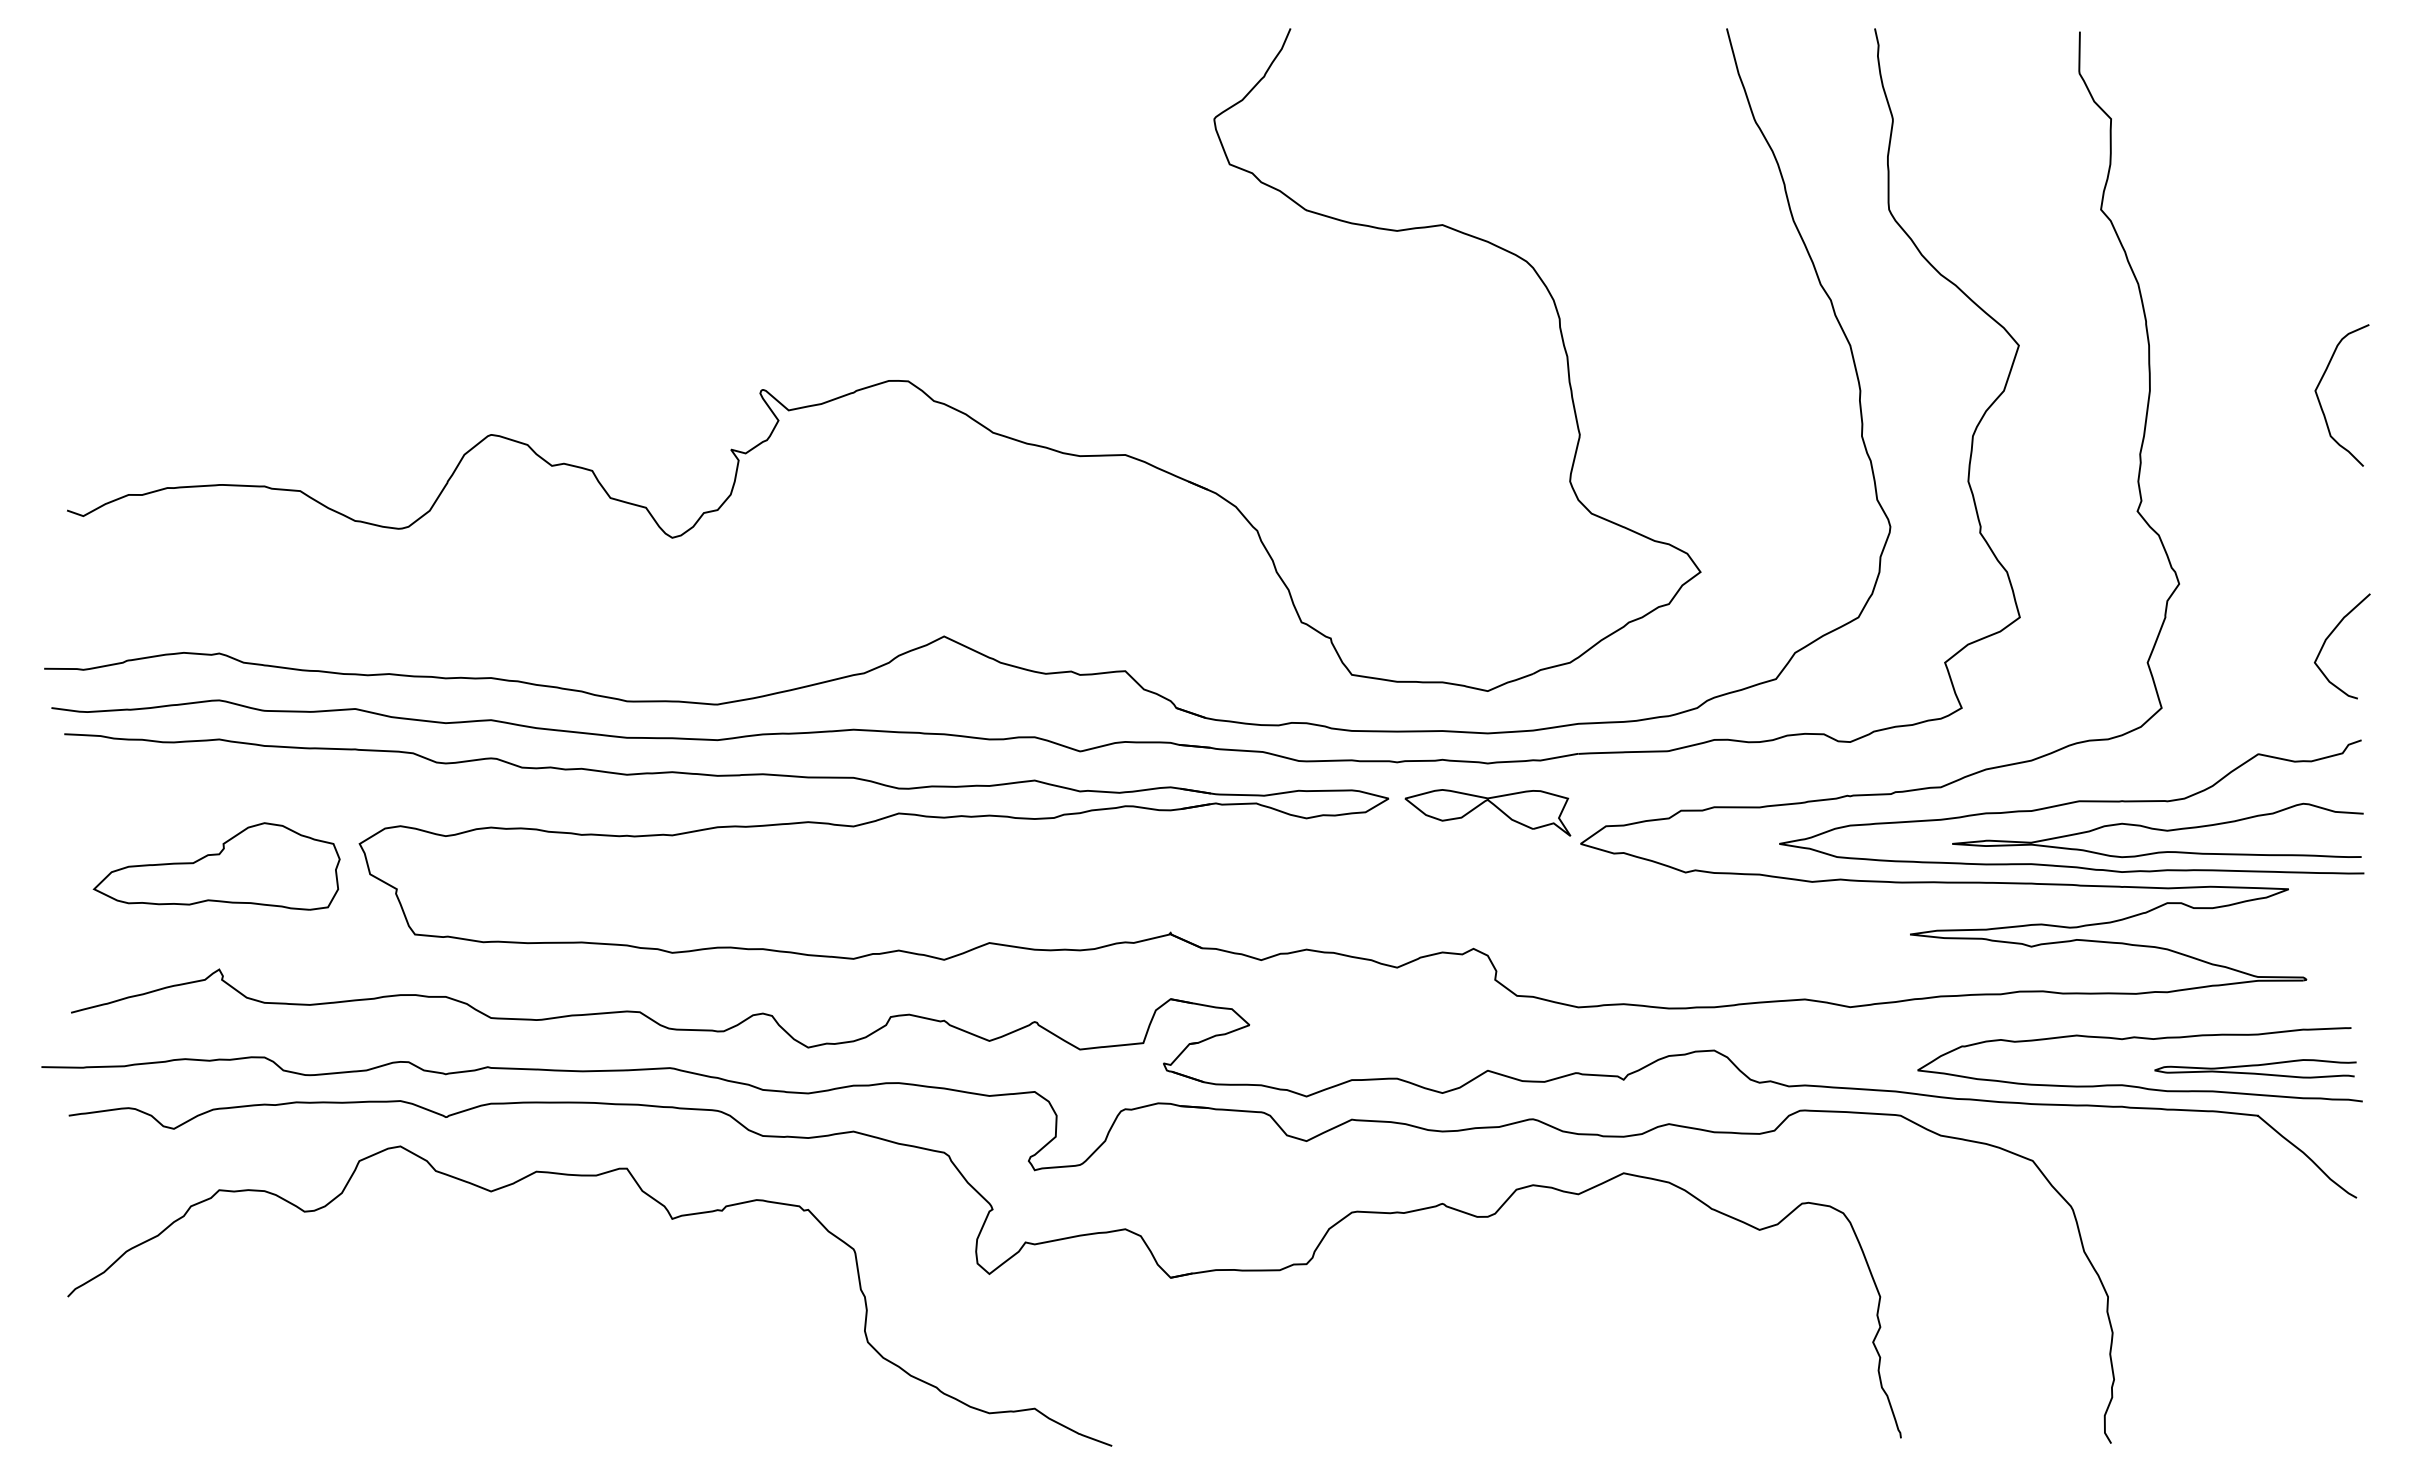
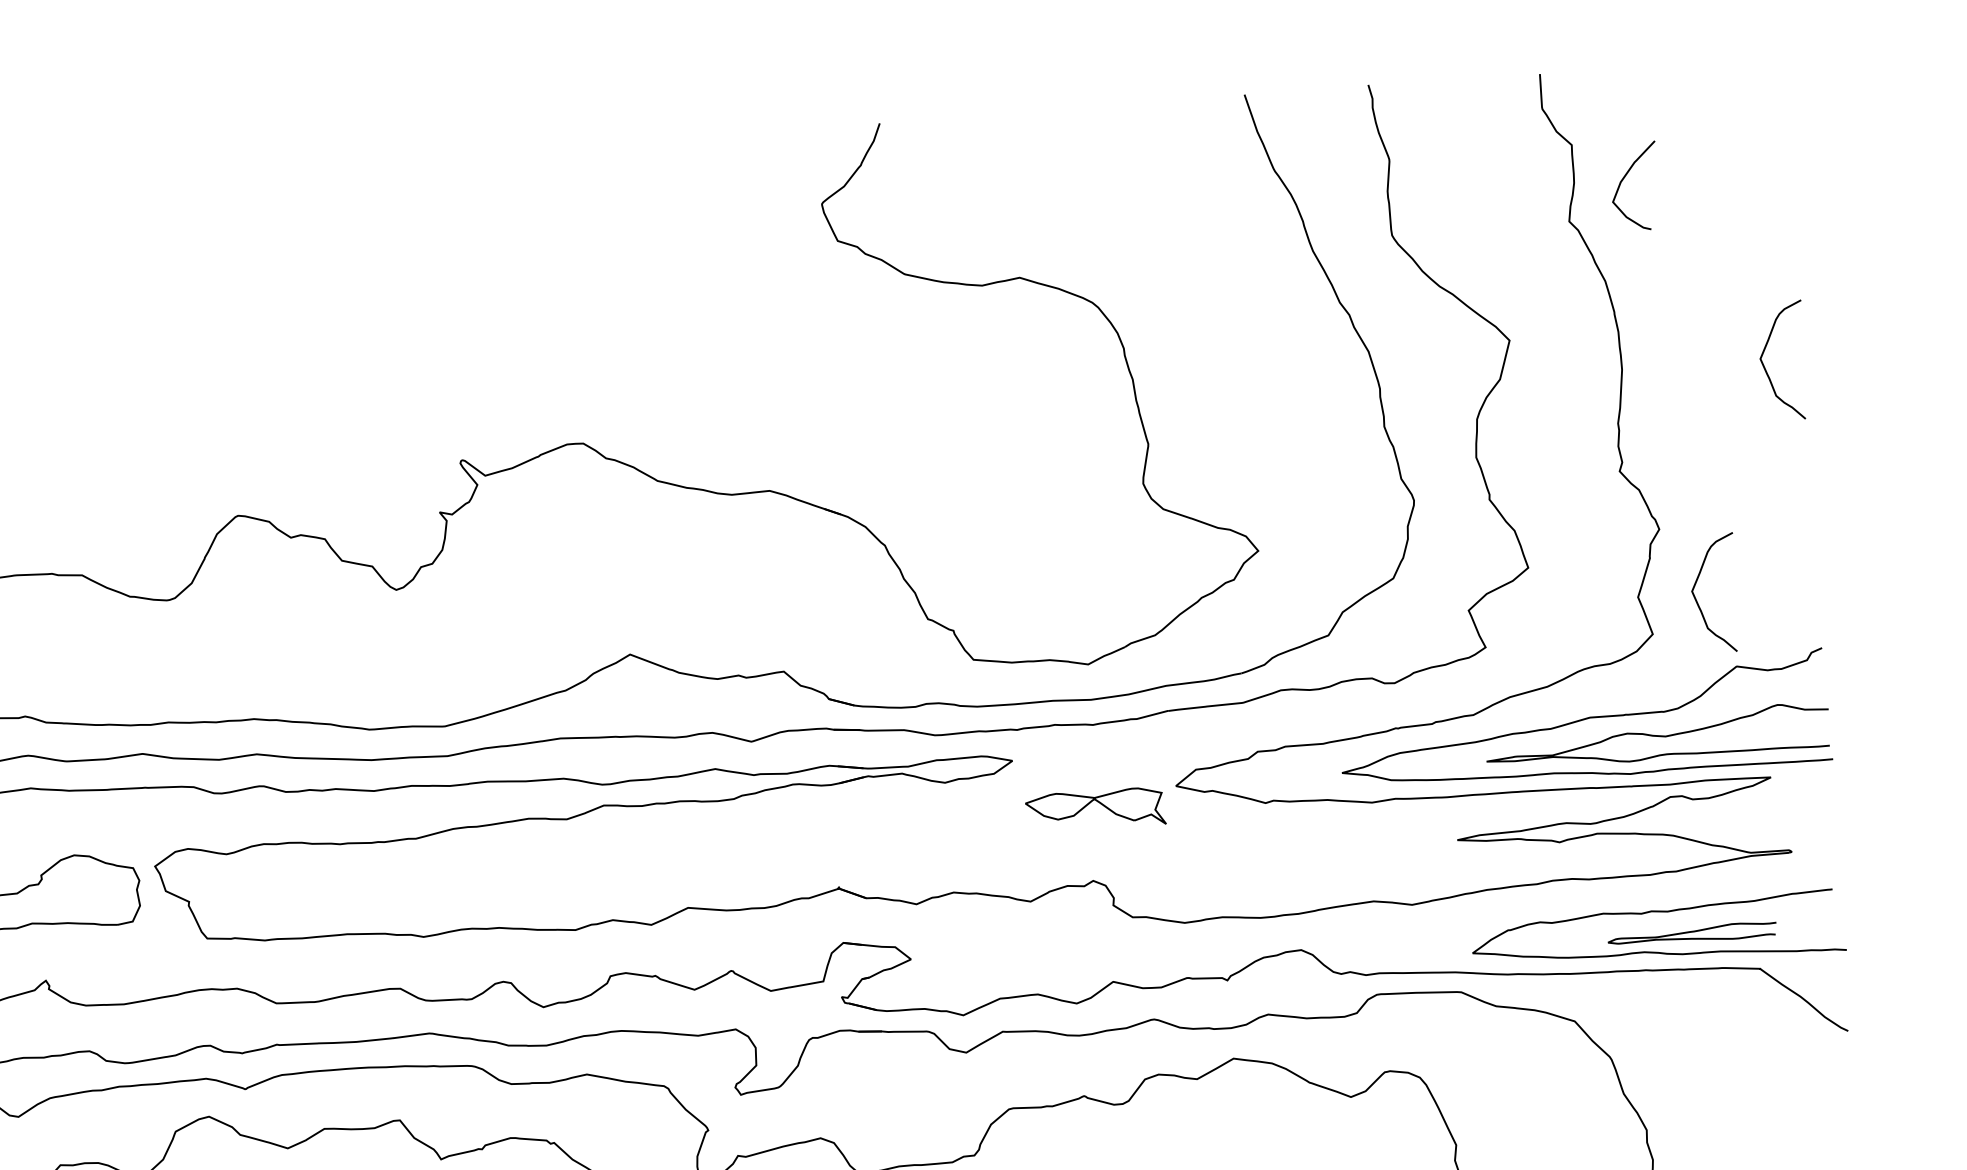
curve: (2328, 638) -> (1622, 181), moved
curve: (2217, 671) -> (1697, 600), added
part: (1493, 805) -> (1099, 803), moved
curve: (2255, 1066) -> (1692, 932), moved

